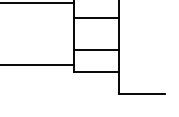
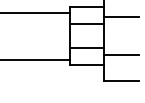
line: (141, 9) -> (120, 17), added
line: (141, 58) -> (120, 54), added

